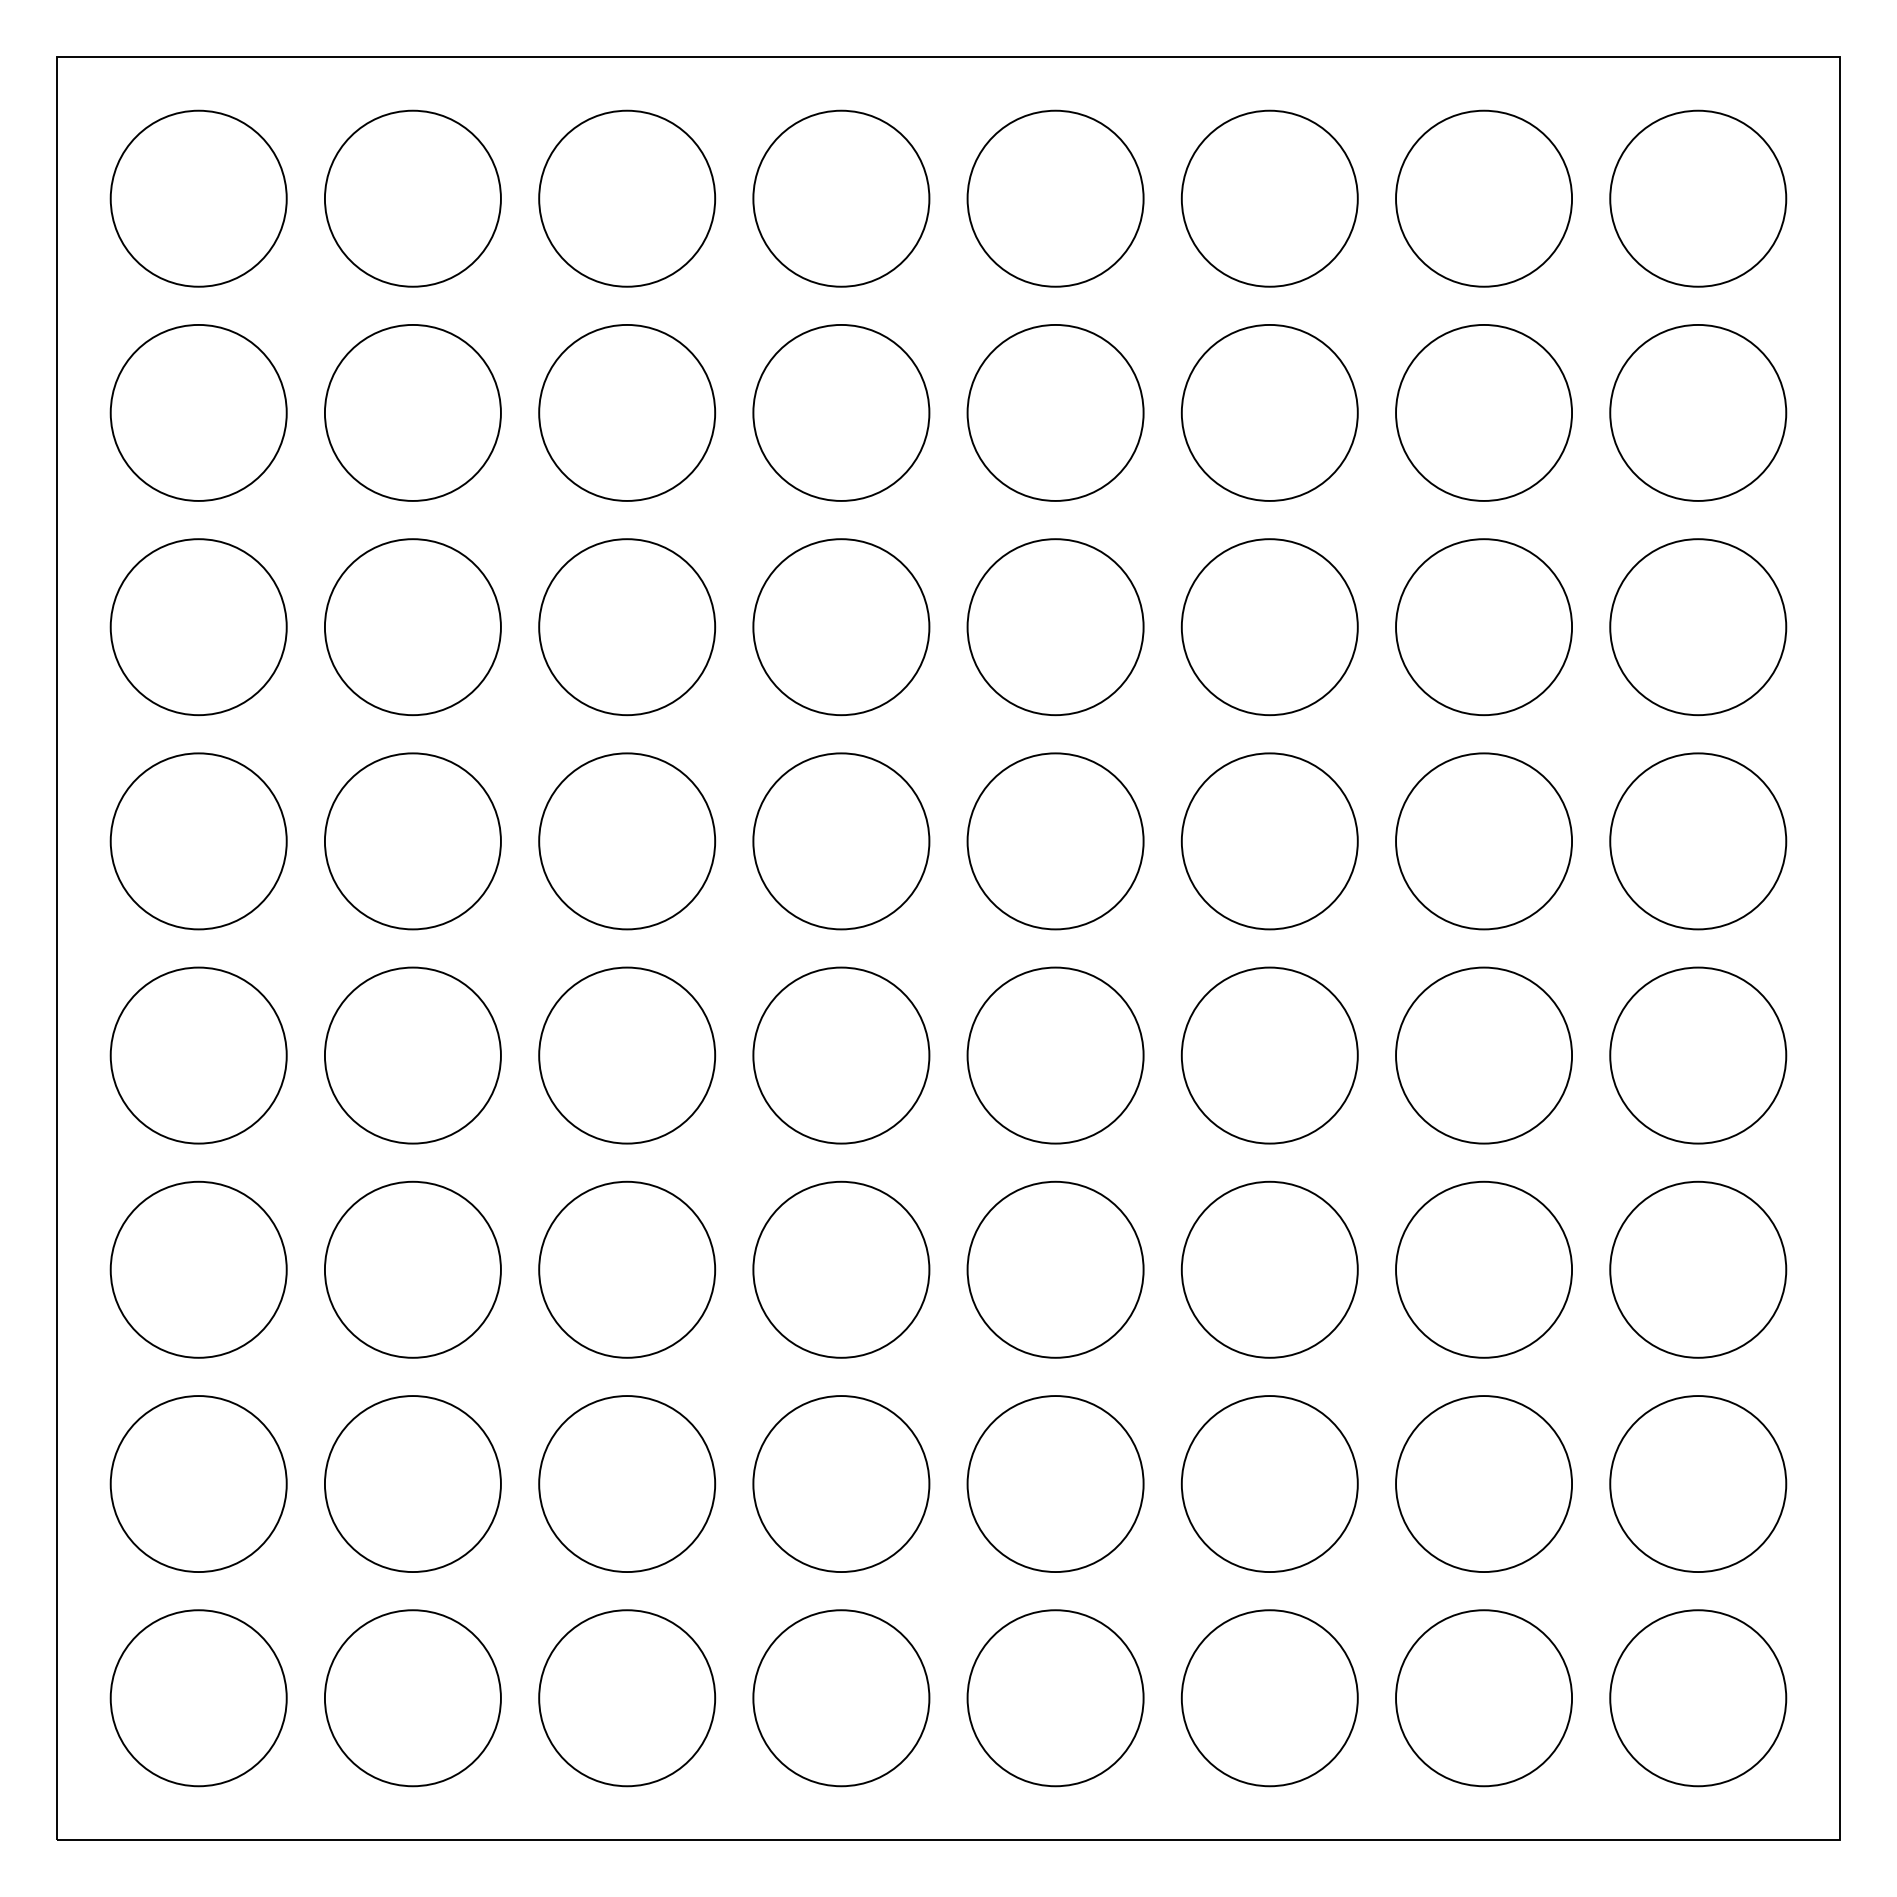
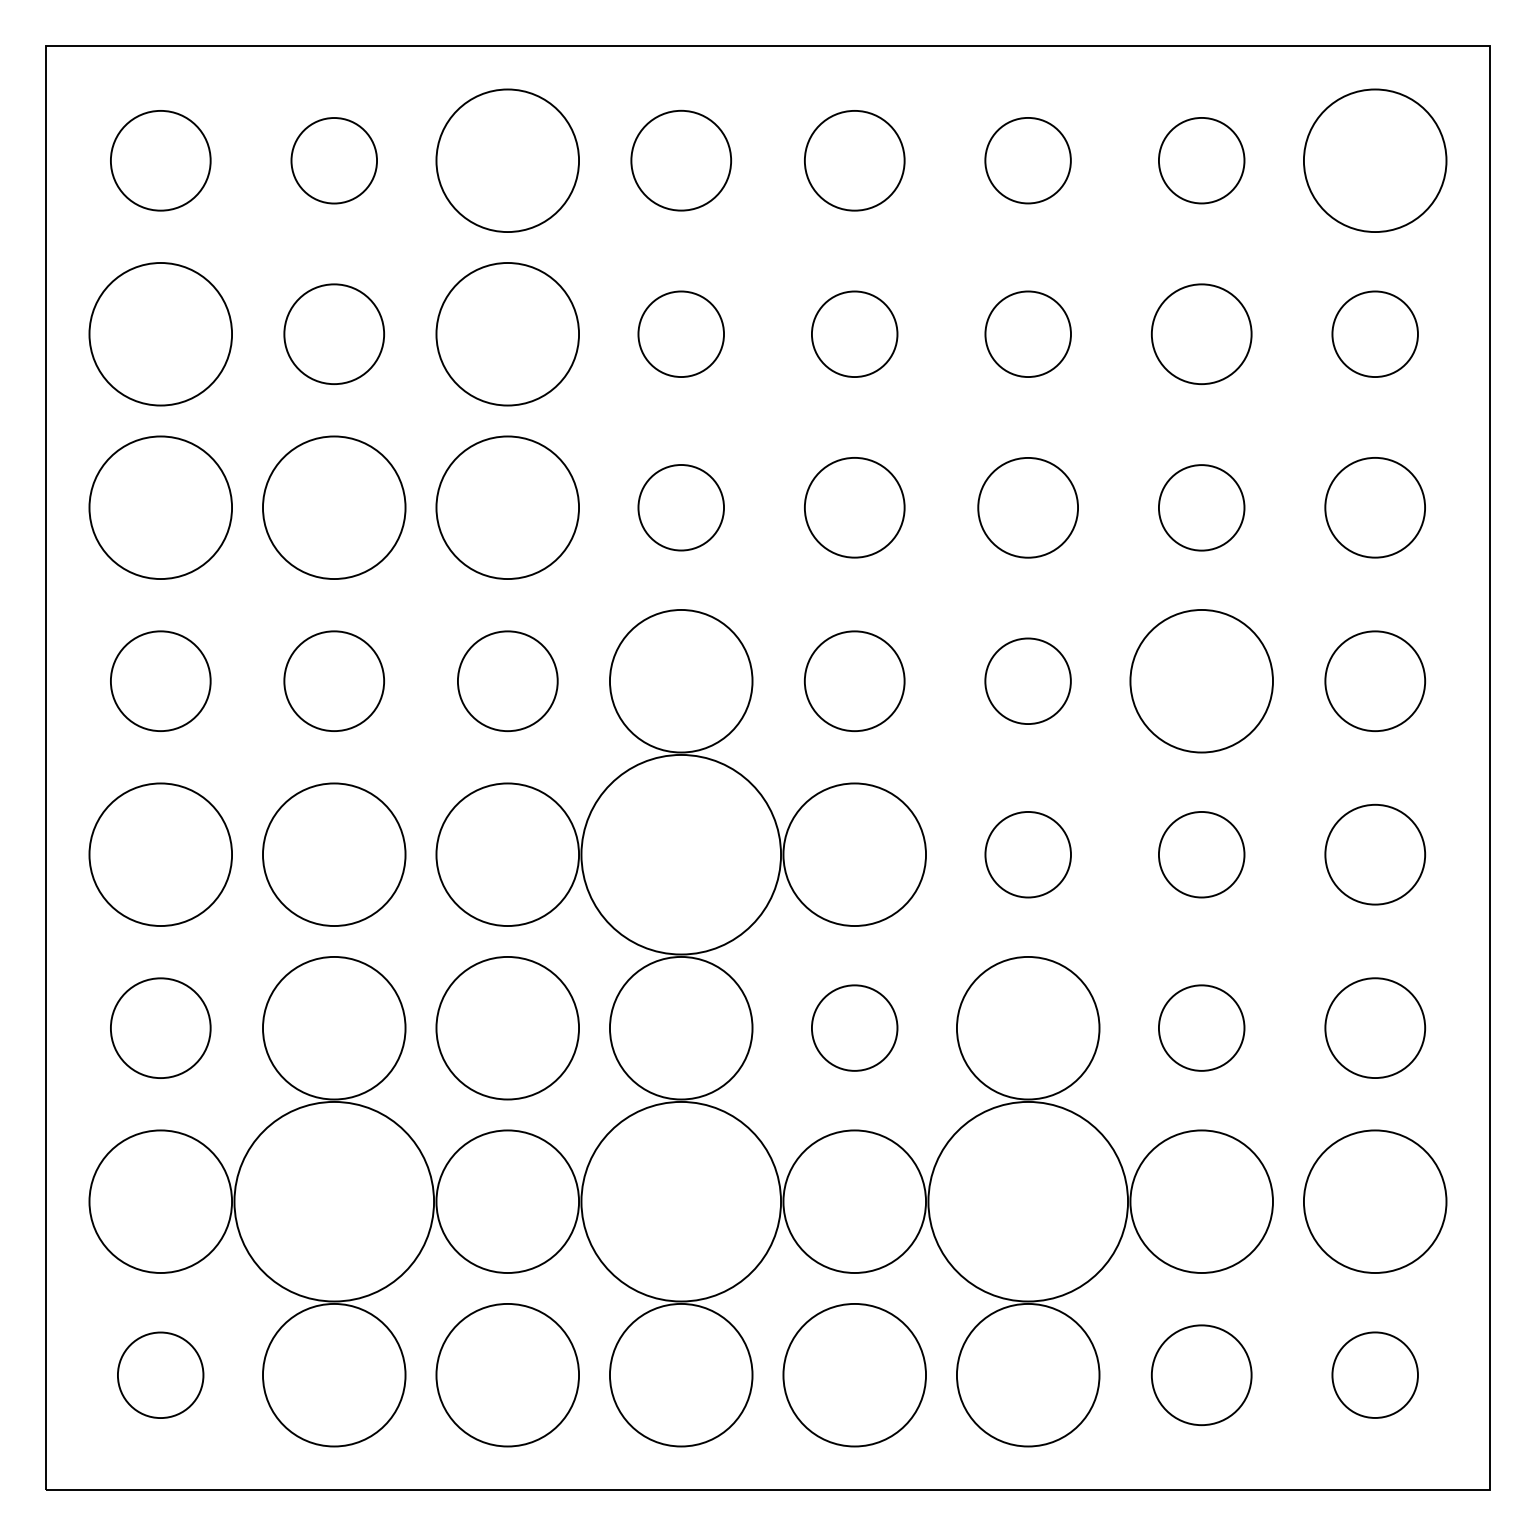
circle: (198, 198) -> (160, 160), size x0.7
circle: (412, 198) -> (333, 160), size x0.6
circle: (841, 198) -> (681, 160), size x0.7
circle: (1055, 198) -> (854, 160), size x0.7
circle: (1269, 198) -> (1027, 160), size x0.6
circle: (1483, 198) -> (1201, 160), size x0.6
circle: (412, 412) -> (333, 333), size x0.7
circle: (841, 412) -> (681, 333), size x0.6
circle: (1055, 412) -> (854, 333), size x0.6
circle: (1269, 412) -> (1027, 333), size x0.6
circle: (1483, 412) -> (1201, 333), size x0.7
circle: (1698, 412) -> (1375, 333), size x0.6
circle: (841, 627) -> (681, 508), size x0.6
circle: (1055, 627) -> (854, 508), size x0.7
circle: (1269, 627) -> (1027, 508), size x0.7
circle: (1483, 627) -> (1201, 508), size x0.6
circle: (1698, 627) -> (1375, 508), size x0.7
circle: (198, 841) -> (160, 681), size x0.7
circle: (412, 841) -> (333, 681), size x0.7
circle: (627, 841) -> (508, 681), size x0.7
circle: (1055, 841) -> (854, 681), size x0.7
circle: (1269, 841) -> (1027, 681), size x0.6
circle: (1698, 841) -> (1375, 681), size x0.7
circle: (841, 1055) -> (681, 854), size x1.4
circle: (1269, 1055) -> (1027, 854), size x0.6
circle: (1484, 1055) -> (1202, 854), size x0.6
circle: (1698, 1055) -> (1375, 854), size x0.7
circle: (198, 1269) -> (160, 1027), size x0.7
circle: (1055, 1269) -> (854, 1027), size x0.6
circle: (1483, 1269) -> (1201, 1027), size x0.6
circle: (1698, 1269) -> (1375, 1027), size x0.7
circle: (412, 1484) -> (333, 1202), size x1.4
circle: (841, 1484) -> (681, 1202), size x1.4
circle: (1269, 1484) -> (1027, 1202), size x1.4
circle: (198, 1698) -> (160, 1375), size x0.6
circle: (1483, 1698) -> (1201, 1375), size x0.7
circle: (1698, 1698) -> (1375, 1375), size x0.6

